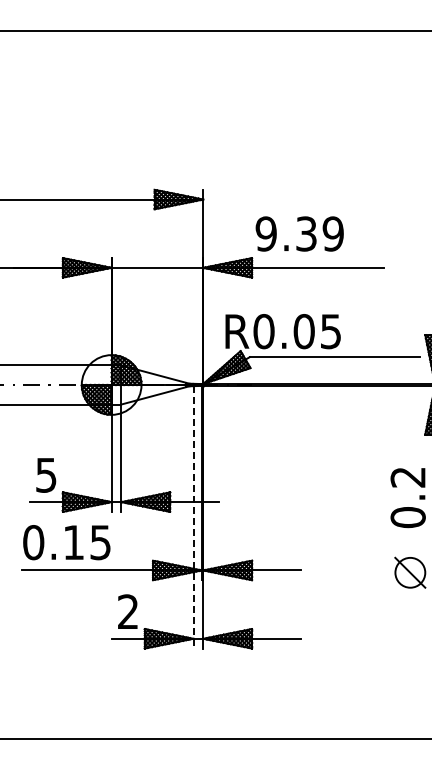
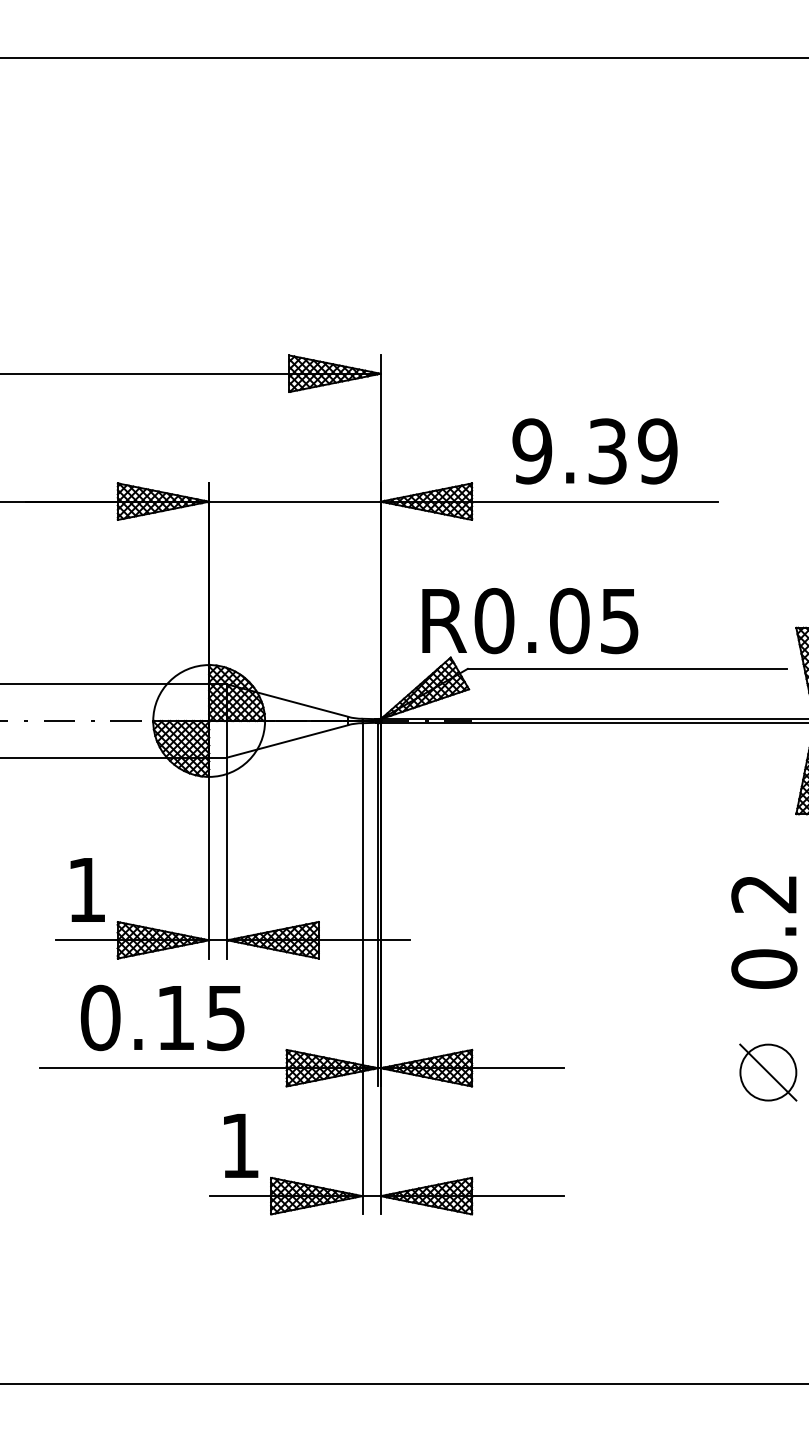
text: (299, 233) -> (594, 450), moved
text: (46, 475) -> (87, 890), 5 -> 1
line: (193, 517) -> (362, 969), dashed -> solid
text: (66, 542) -> (162, 1017), moved
text: (127, 611) -> (238, 1145), 2 -> 1

